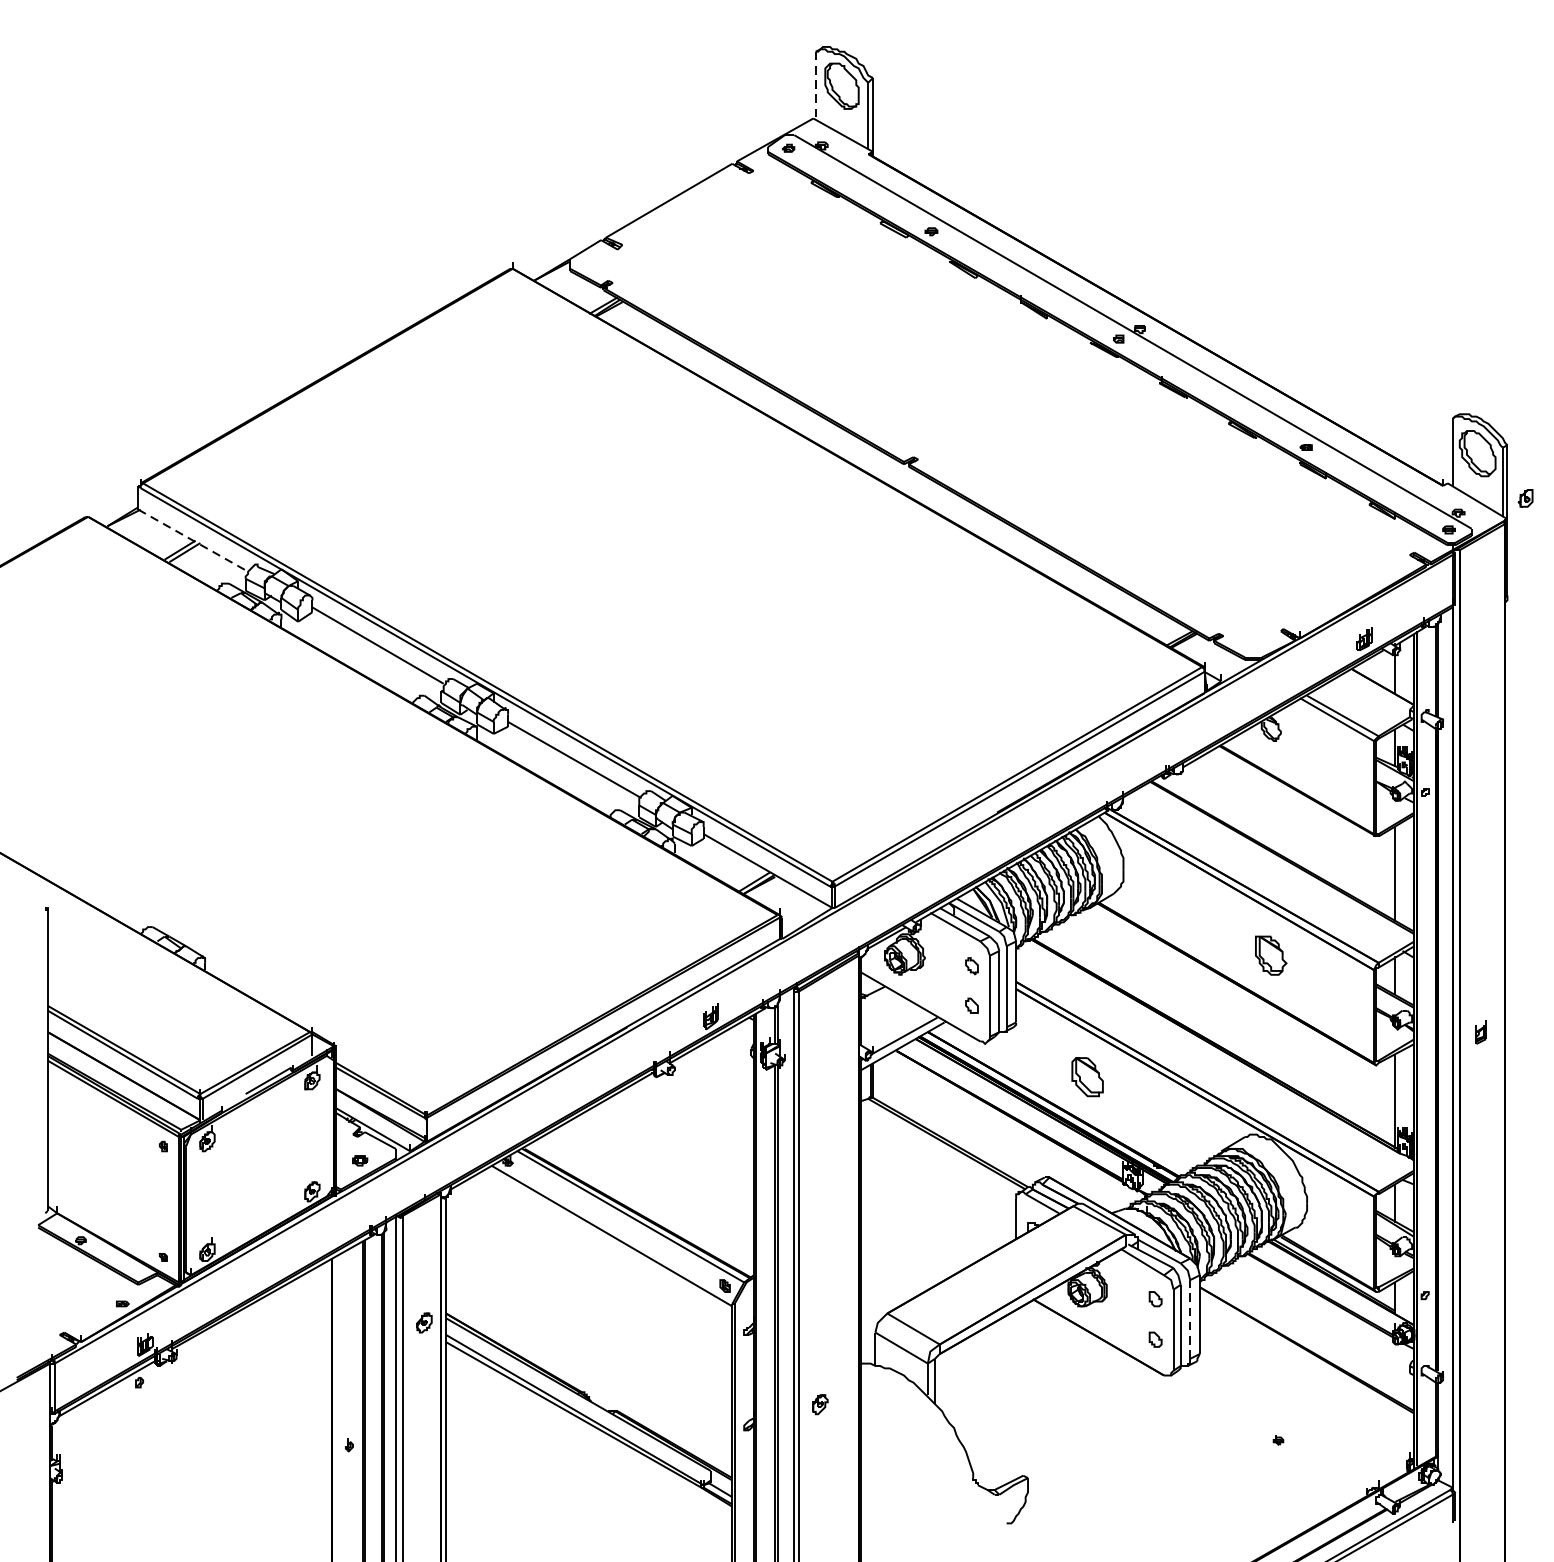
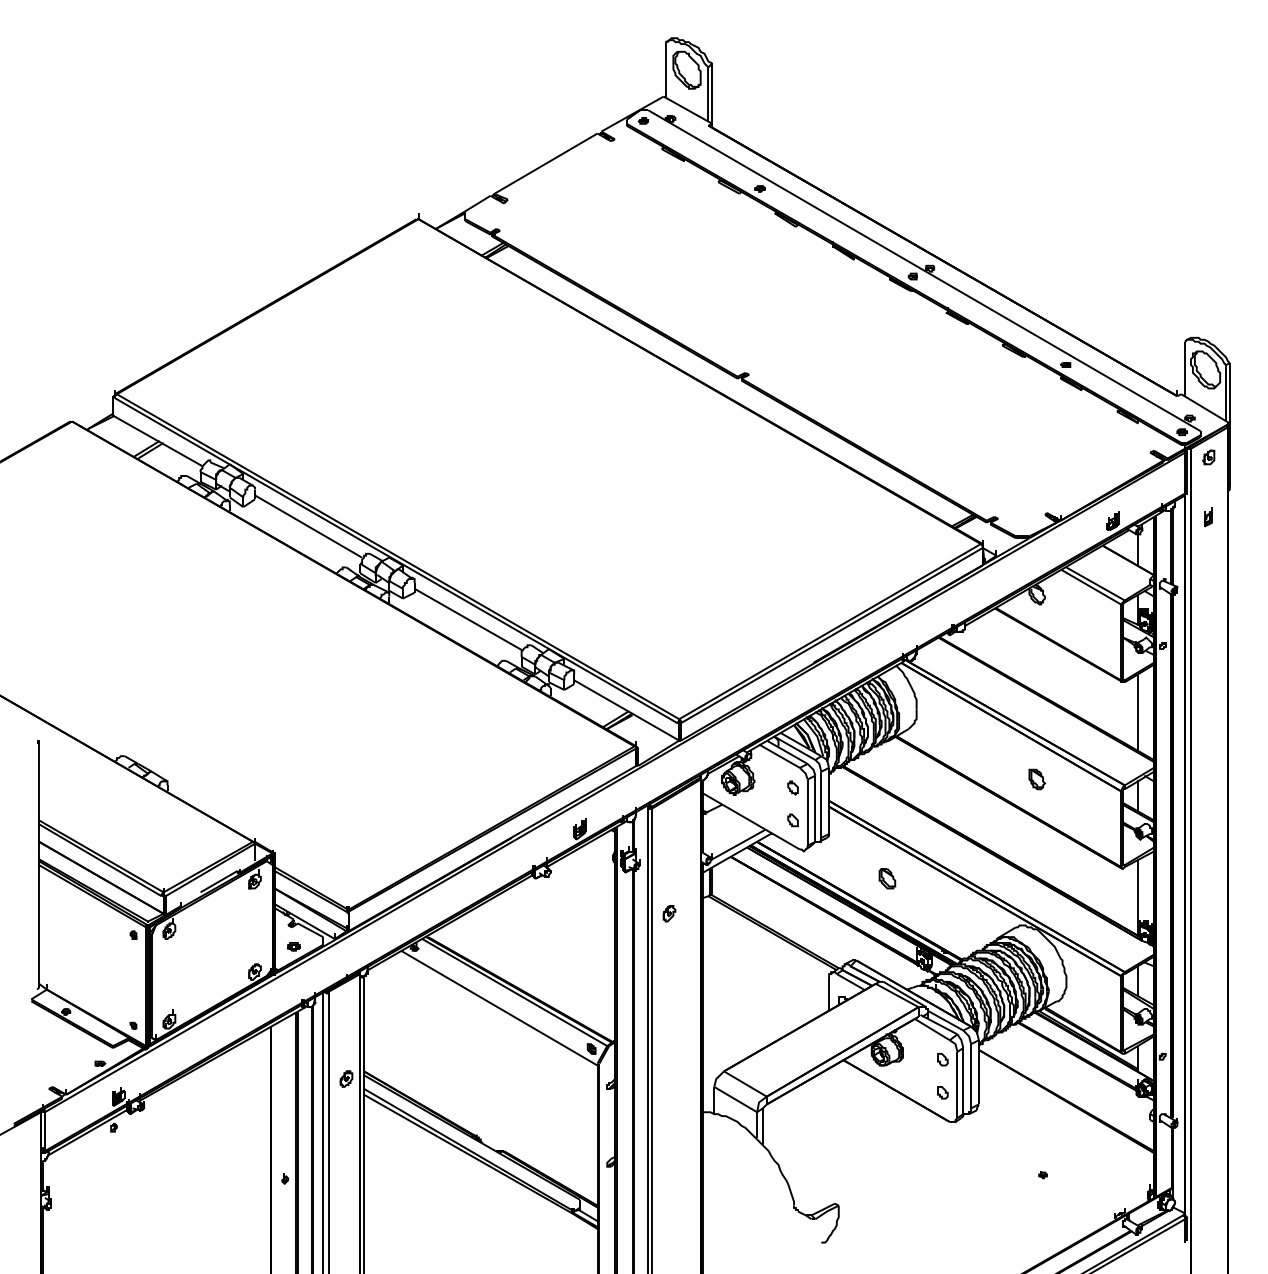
line: (815, 85) -> (665, 69), dashed -> solid
part: (1525, 498) -> (1208, 457), moved
line: (194, 541) -> (158, 441), dashed -> solid
part: (1271, 955) -> (1037, 779), size x0.62
part: (1481, 1032) -> (1208, 517), moved
part: (1087, 1077) -> (887, 878), size x0.62
line: (1190, 1318) -> (971, 1075), dashed -> solid
part: (820, 1404) -> (669, 913), moved

